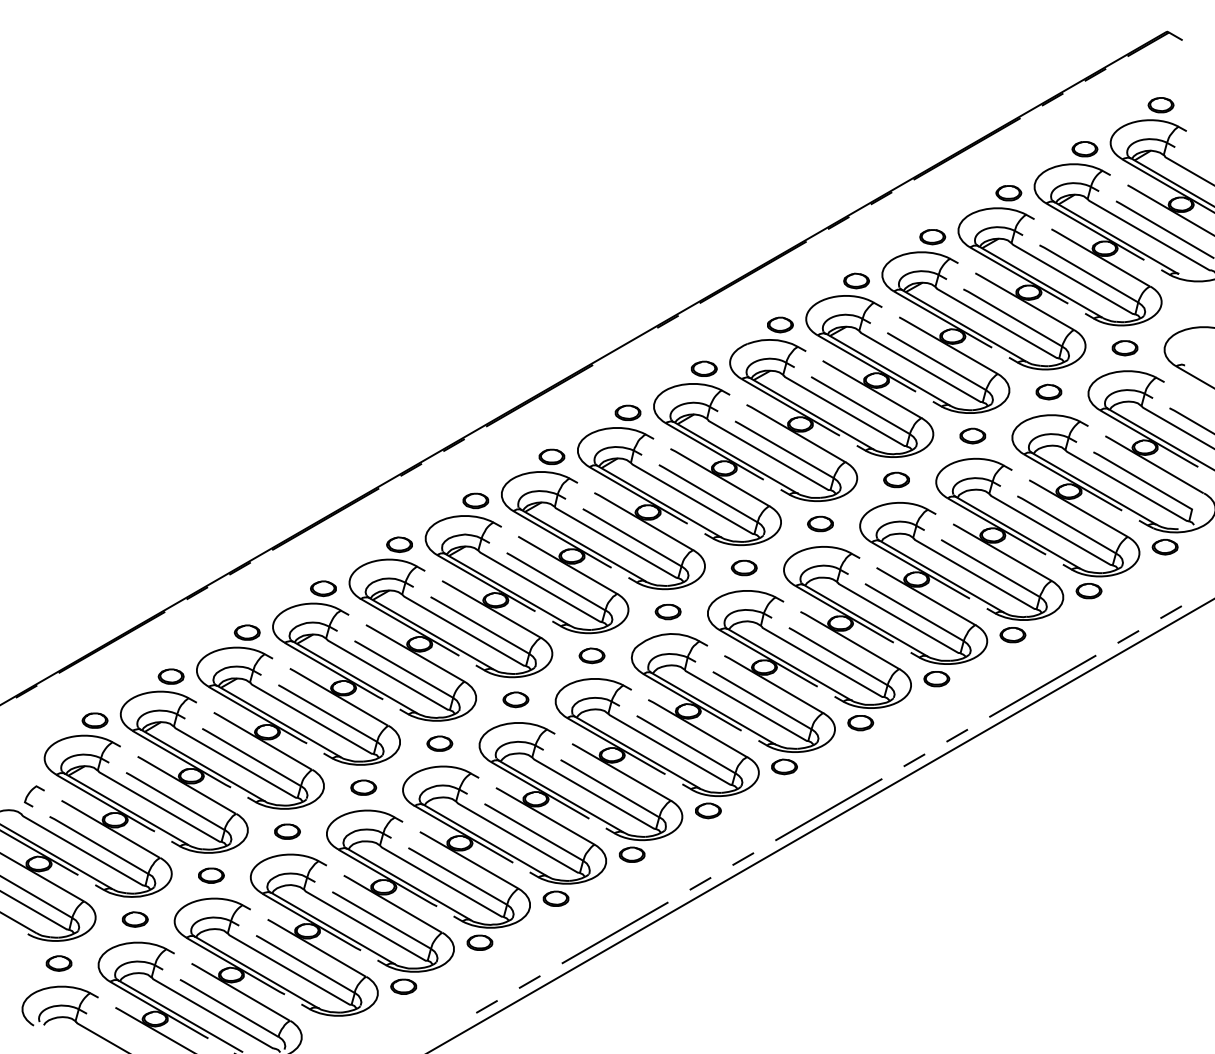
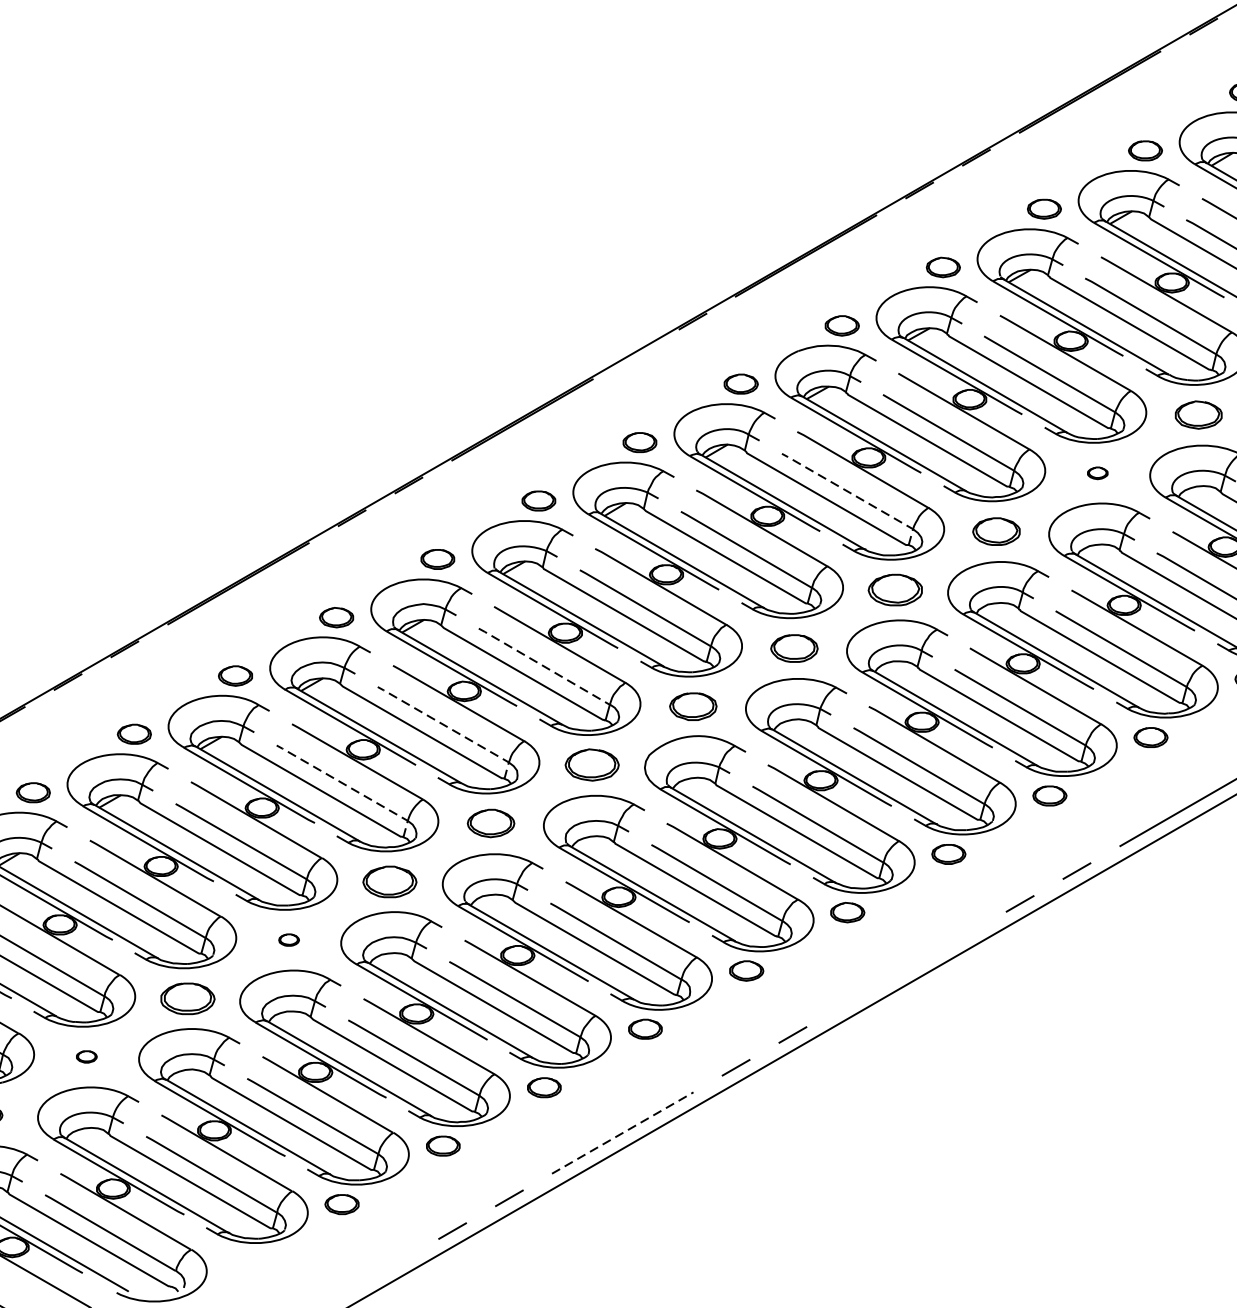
part: (1048, 391) -> (1198, 414), size x1.4
part: (972, 435) -> (1097, 472), size x0.6
line: (789, 452) -> (854, 495), solid -> dashed
part: (896, 479) -> (996, 530), size x1.4
part: (820, 523) -> (895, 589), size x1.6
part: (743, 567) -> (793, 647), size x1.4
line: (555, 581) -> (543, 666), solid -> dashed
part: (667, 612) -> (692, 707), size x1.4
line: (485, 628) -> (450, 728), solid -> dashed
part: (591, 655) -> (591, 764), size x1.6
line: (409, 672) -> (349, 787), solid -> dashed
part: (515, 699) -> (490, 823), size x1.4
part: (439, 743) -> (389, 881), size x1.6
part: (363, 787) -> (288, 939), size x0.6
line: (828, 809) -> (906, 969), removed
part: (287, 831) -> (187, 998), size x1.6
part: (211, 875) -> (86, 1056), size x0.6
line: (615, 932) -> (623, 1132), solid -> dashed

